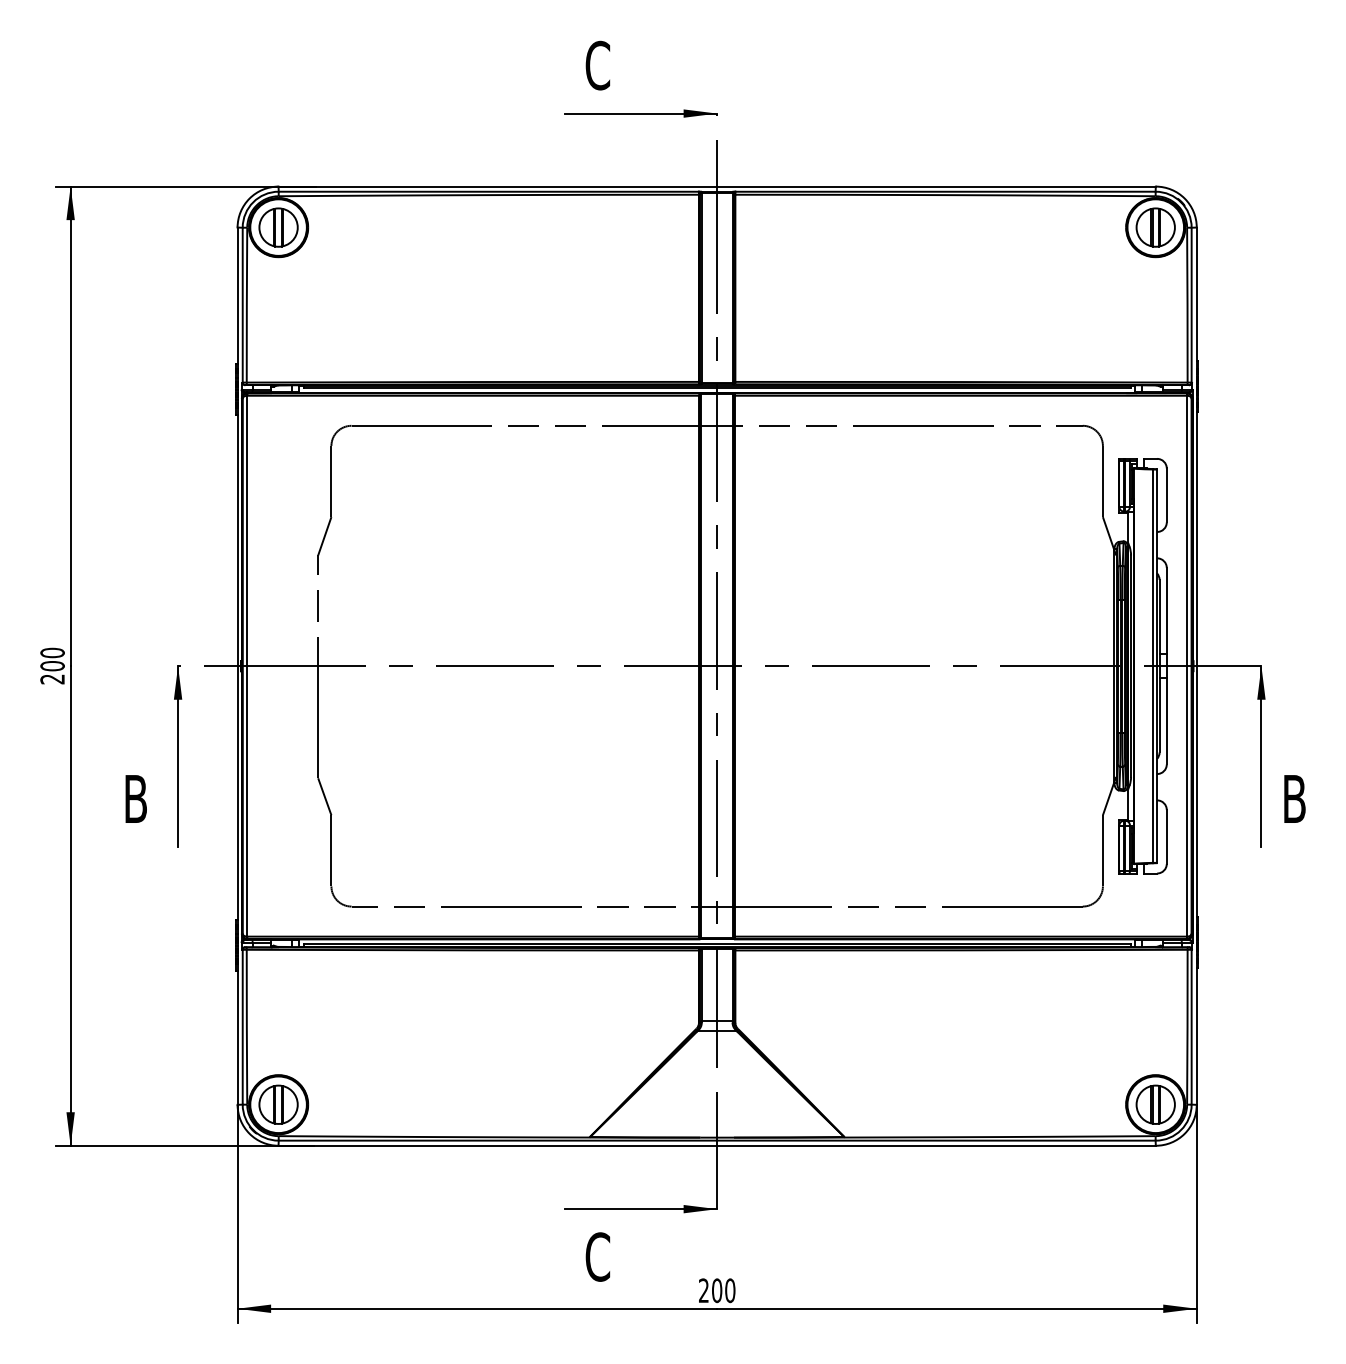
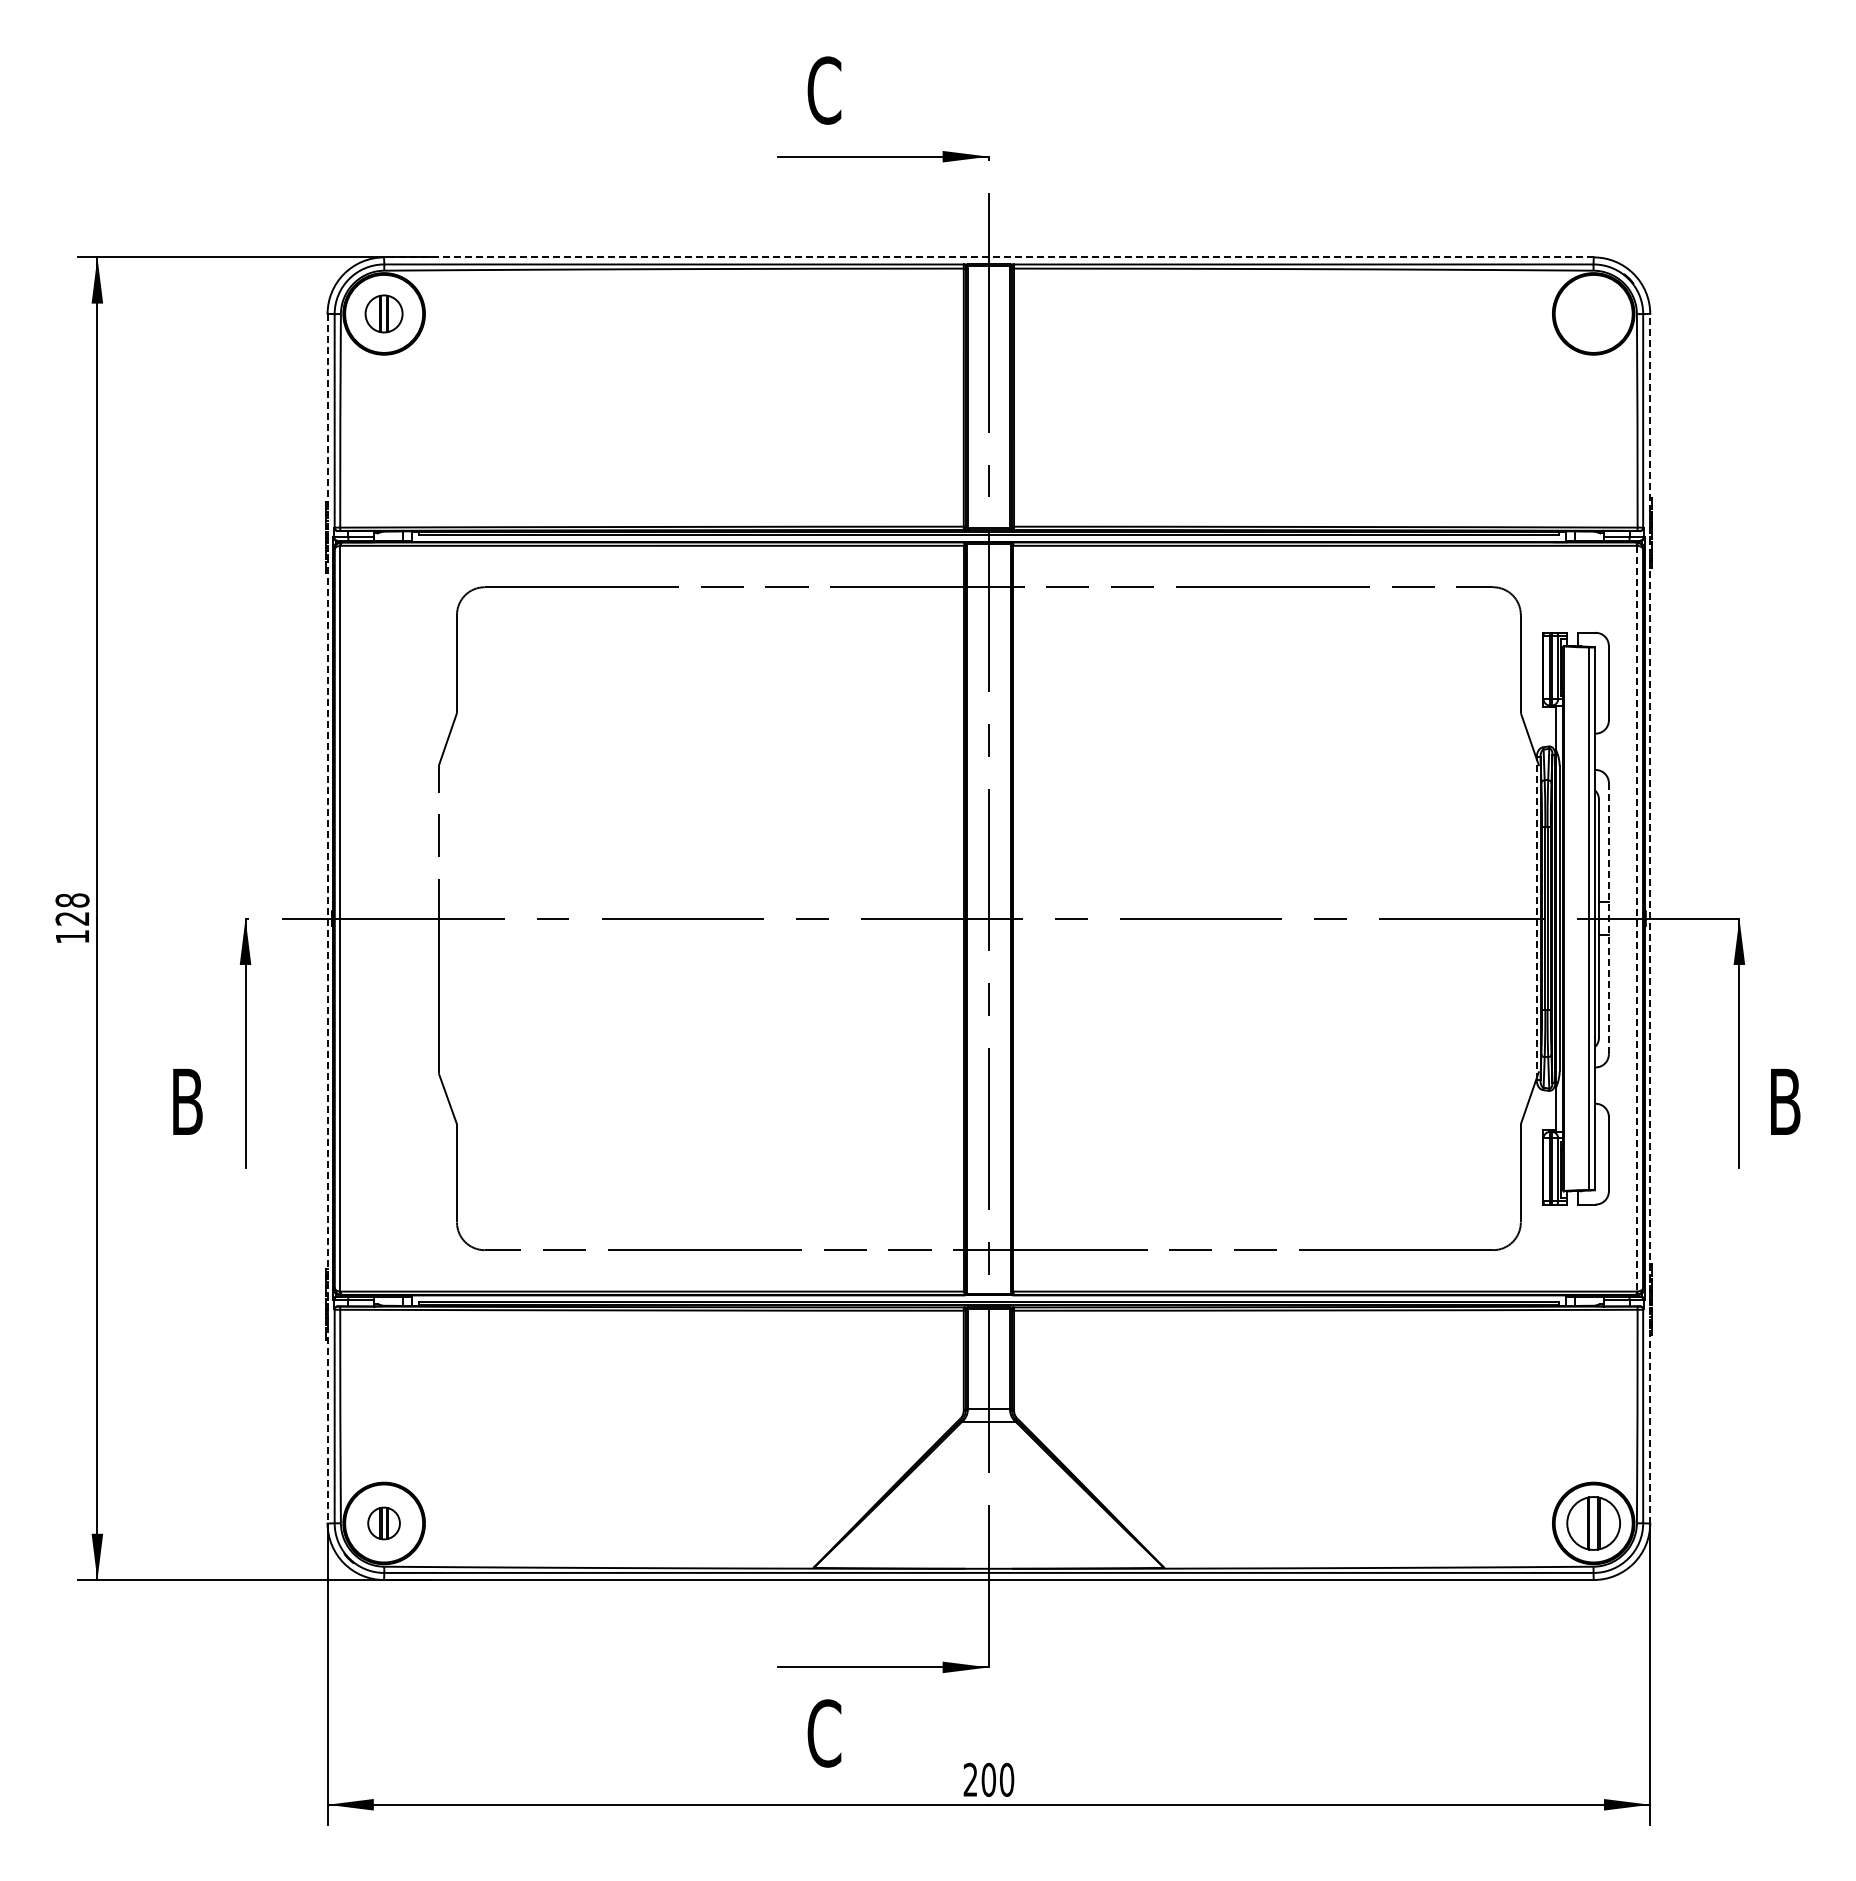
line: (716, 186) -> (988, 257), solid -> dashed
part: (278, 227) -> (383, 313), size x0.7
part: (1155, 227) -> (1593, 313), removed
text: (52, 666) -> (72, 918), 200 -> 128
line: (237, 666) -> (327, 918), solid -> dashed
line: (1114, 666) -> (1536, 918), solid -> dashed
line: (1166, 666) -> (1608, 919), solid -> dashed
line: (1187, 666) -> (1637, 918), solid -> dashed
line: (1196, 666) -> (1650, 918), solid -> dashed
part: (278, 1104) -> (383, 1523), size x0.6

